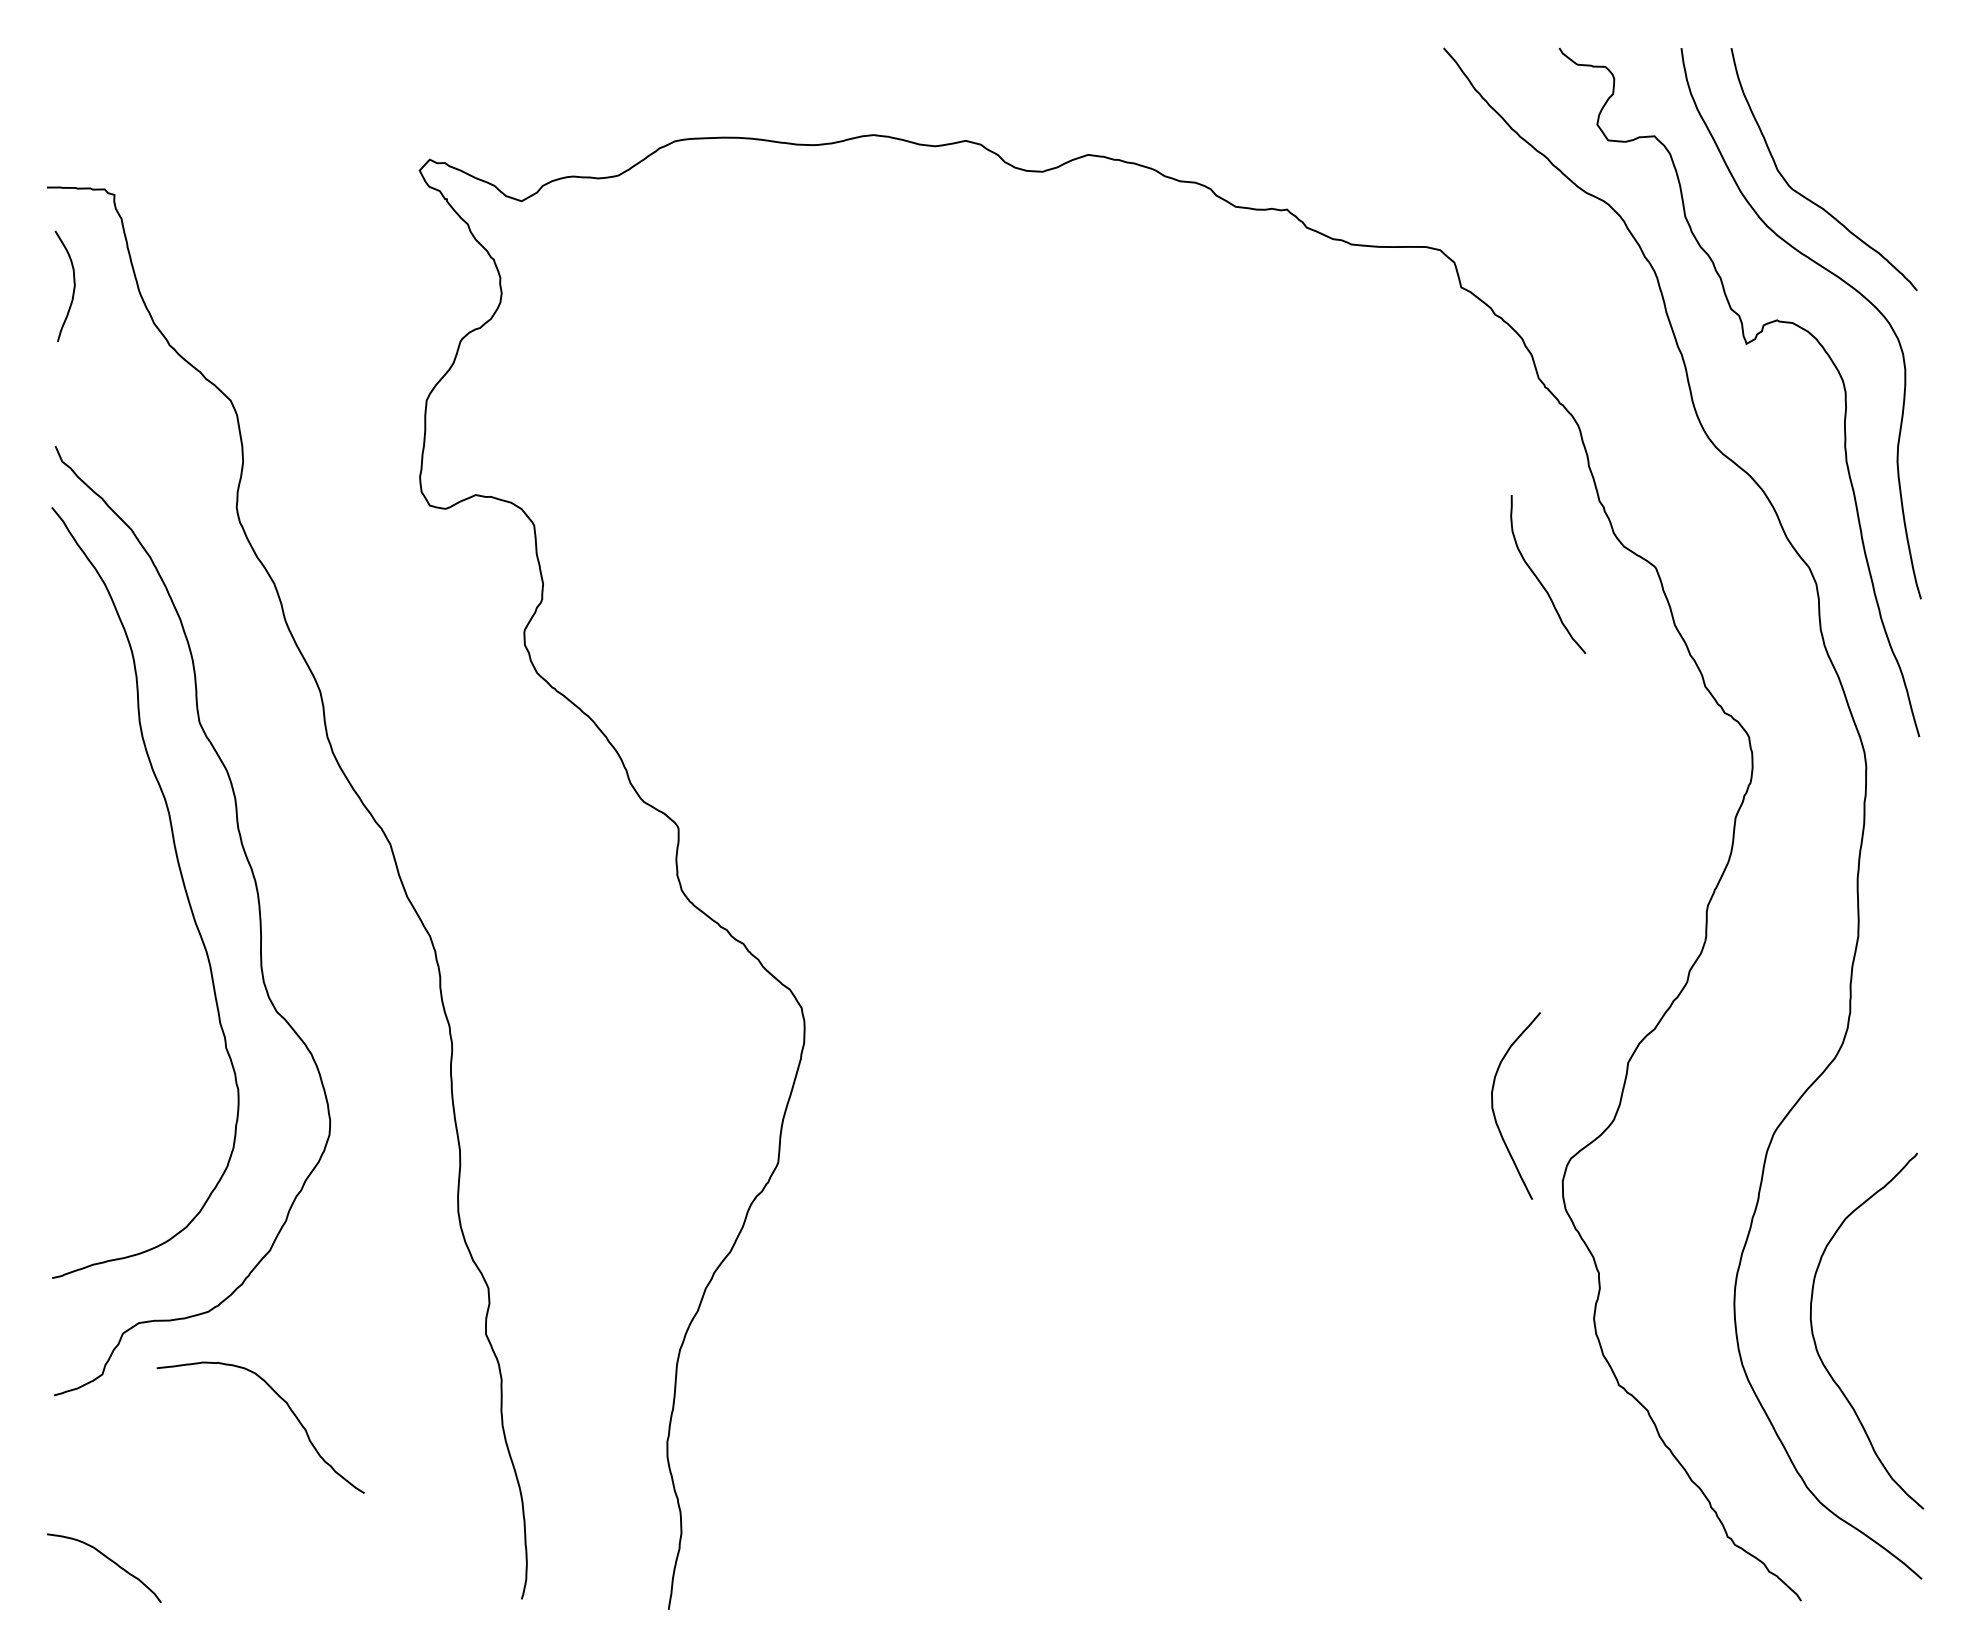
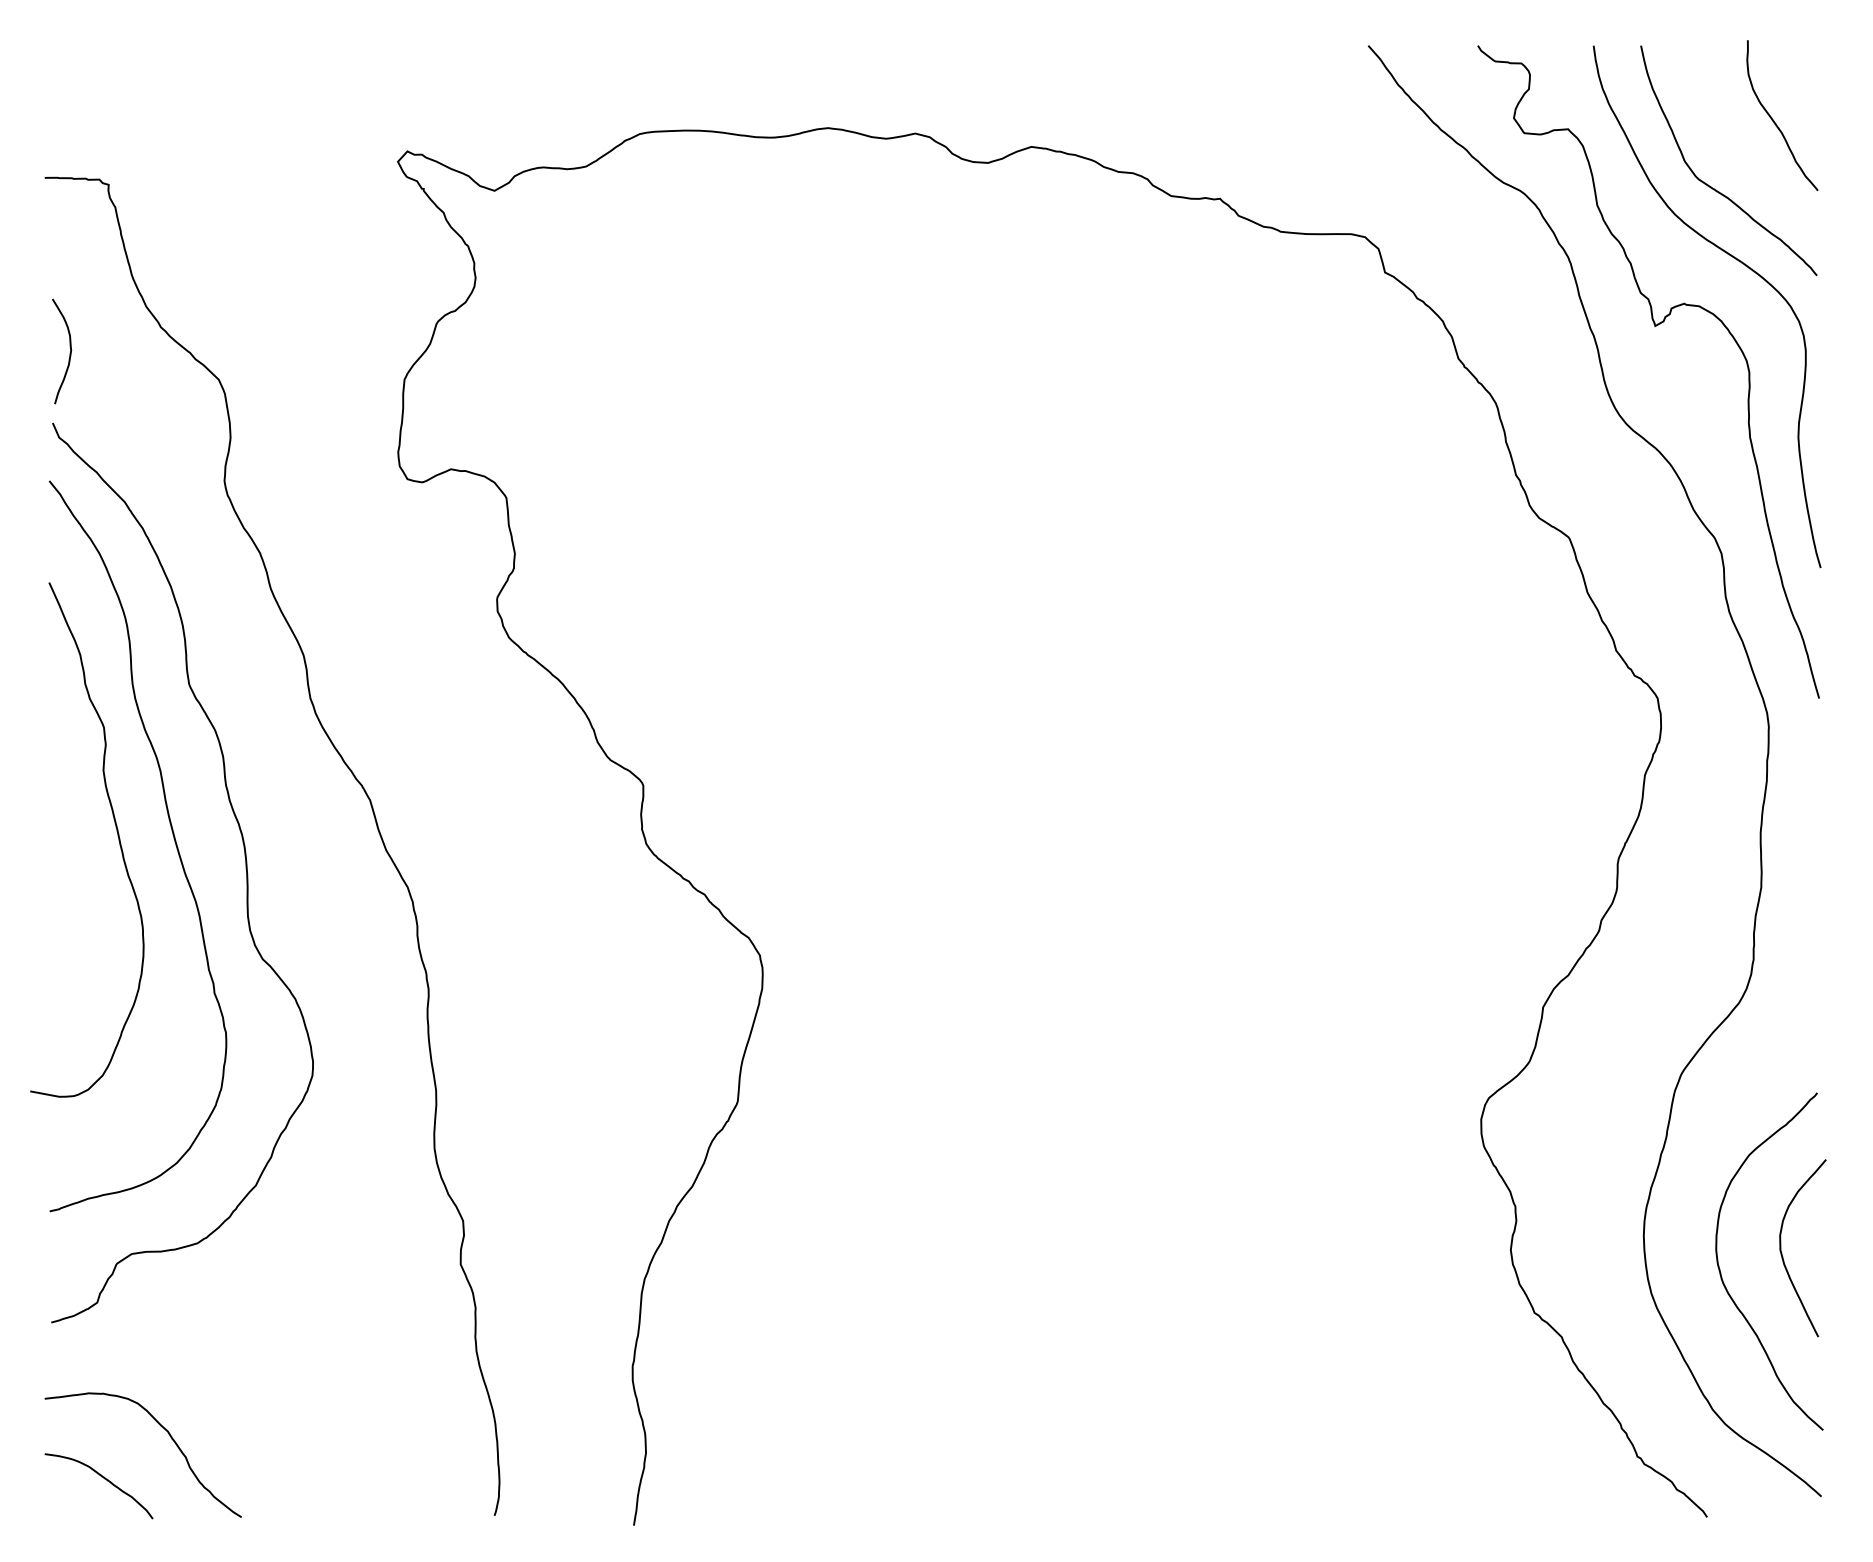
curve: (73, 288) -> (69, 353), moved
curve: (1539, 579) -> (1774, 120), moved
curve: (122, 877) -> (116, 831), added
curve: (1494, 1111) -> (1782, 1253), moved
curve: (288, 1408) -> (169, 1436), moved

